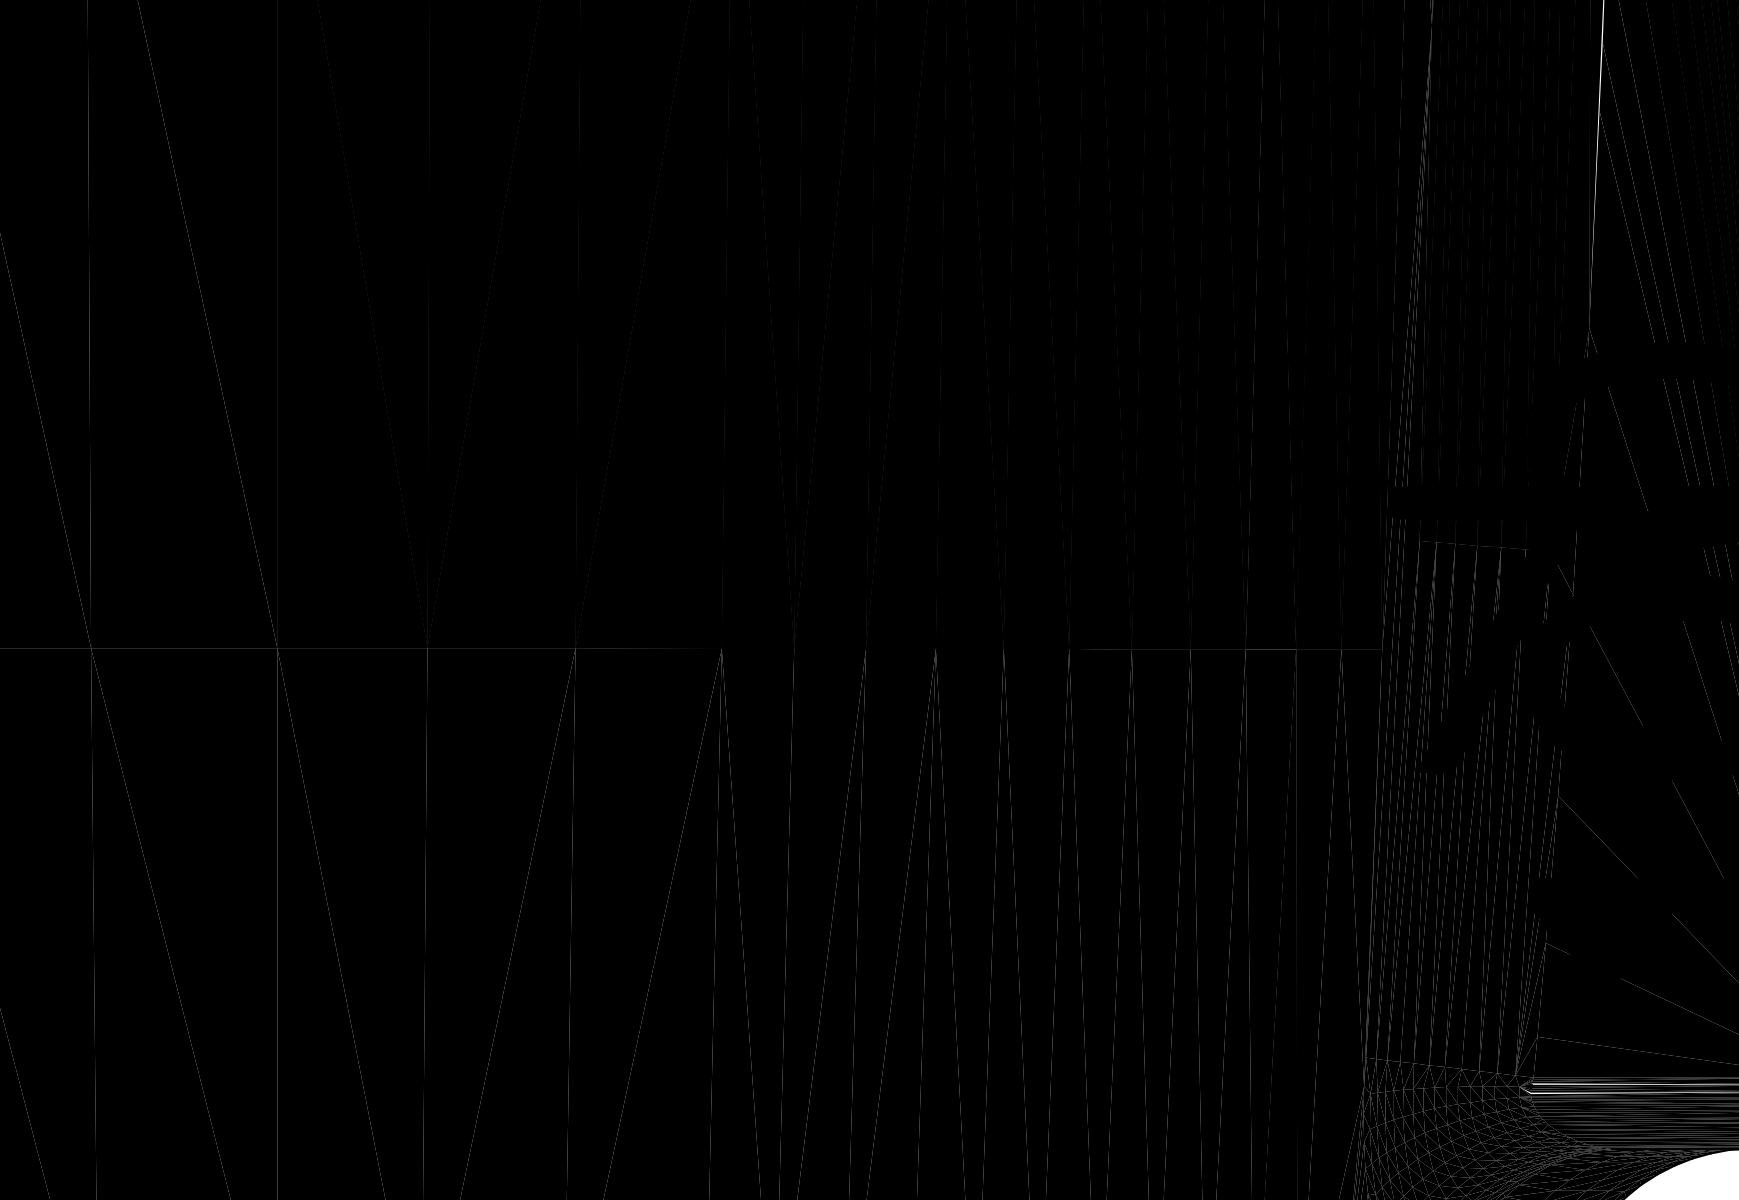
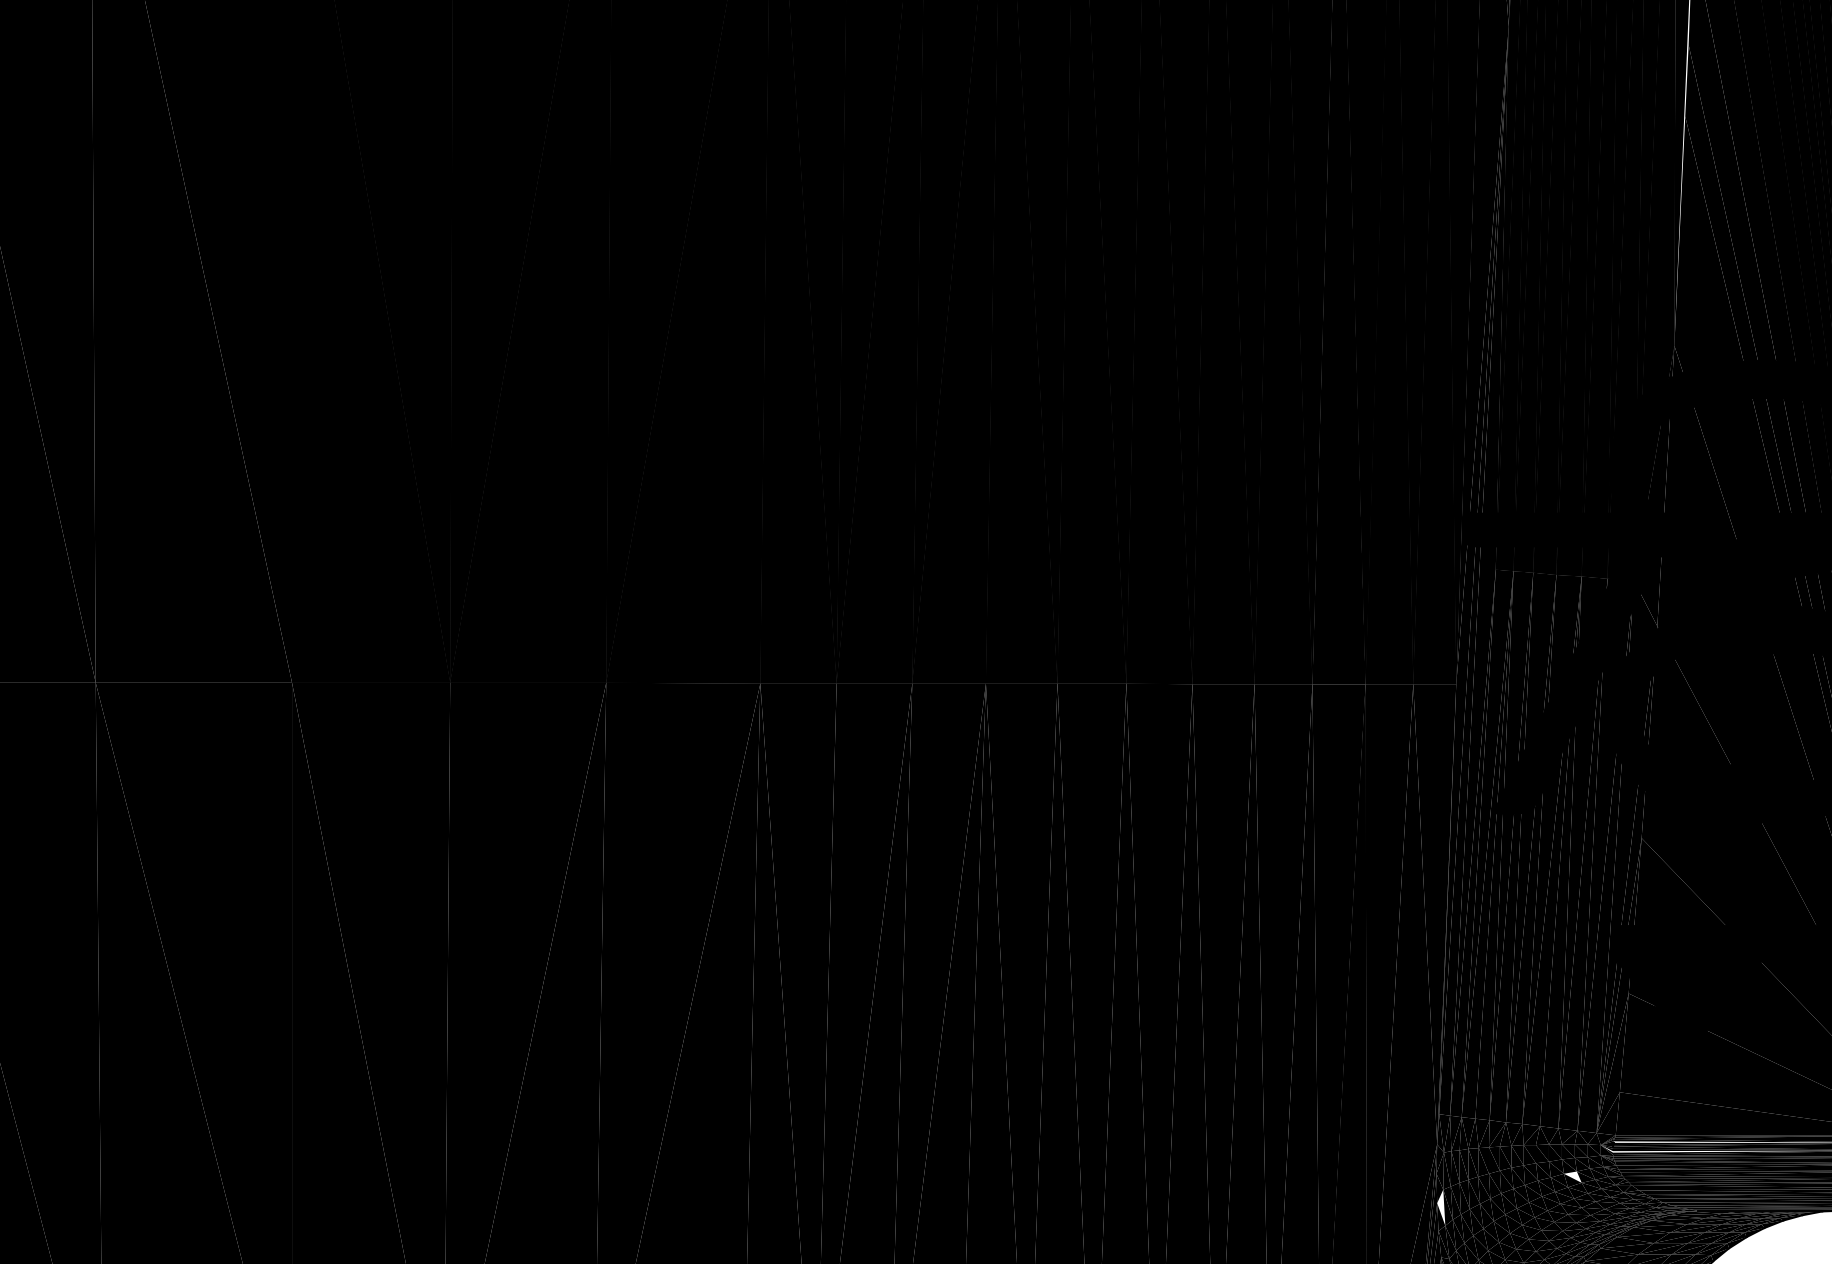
fill: (1492, 1116) -> (1572, 1176), removed
fill: (1368, 1146) -> (1441, 1207), removed

